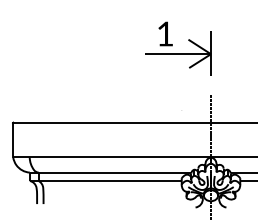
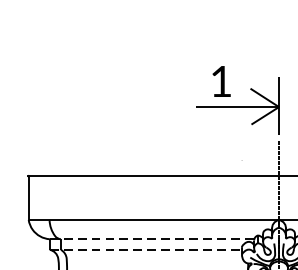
part: (178, 48) -> (237, 99), moved
line: (110, 172) -> (151, 239), solid -> dashed
line: (105, 181) -> (145, 250), solid -> dashed

